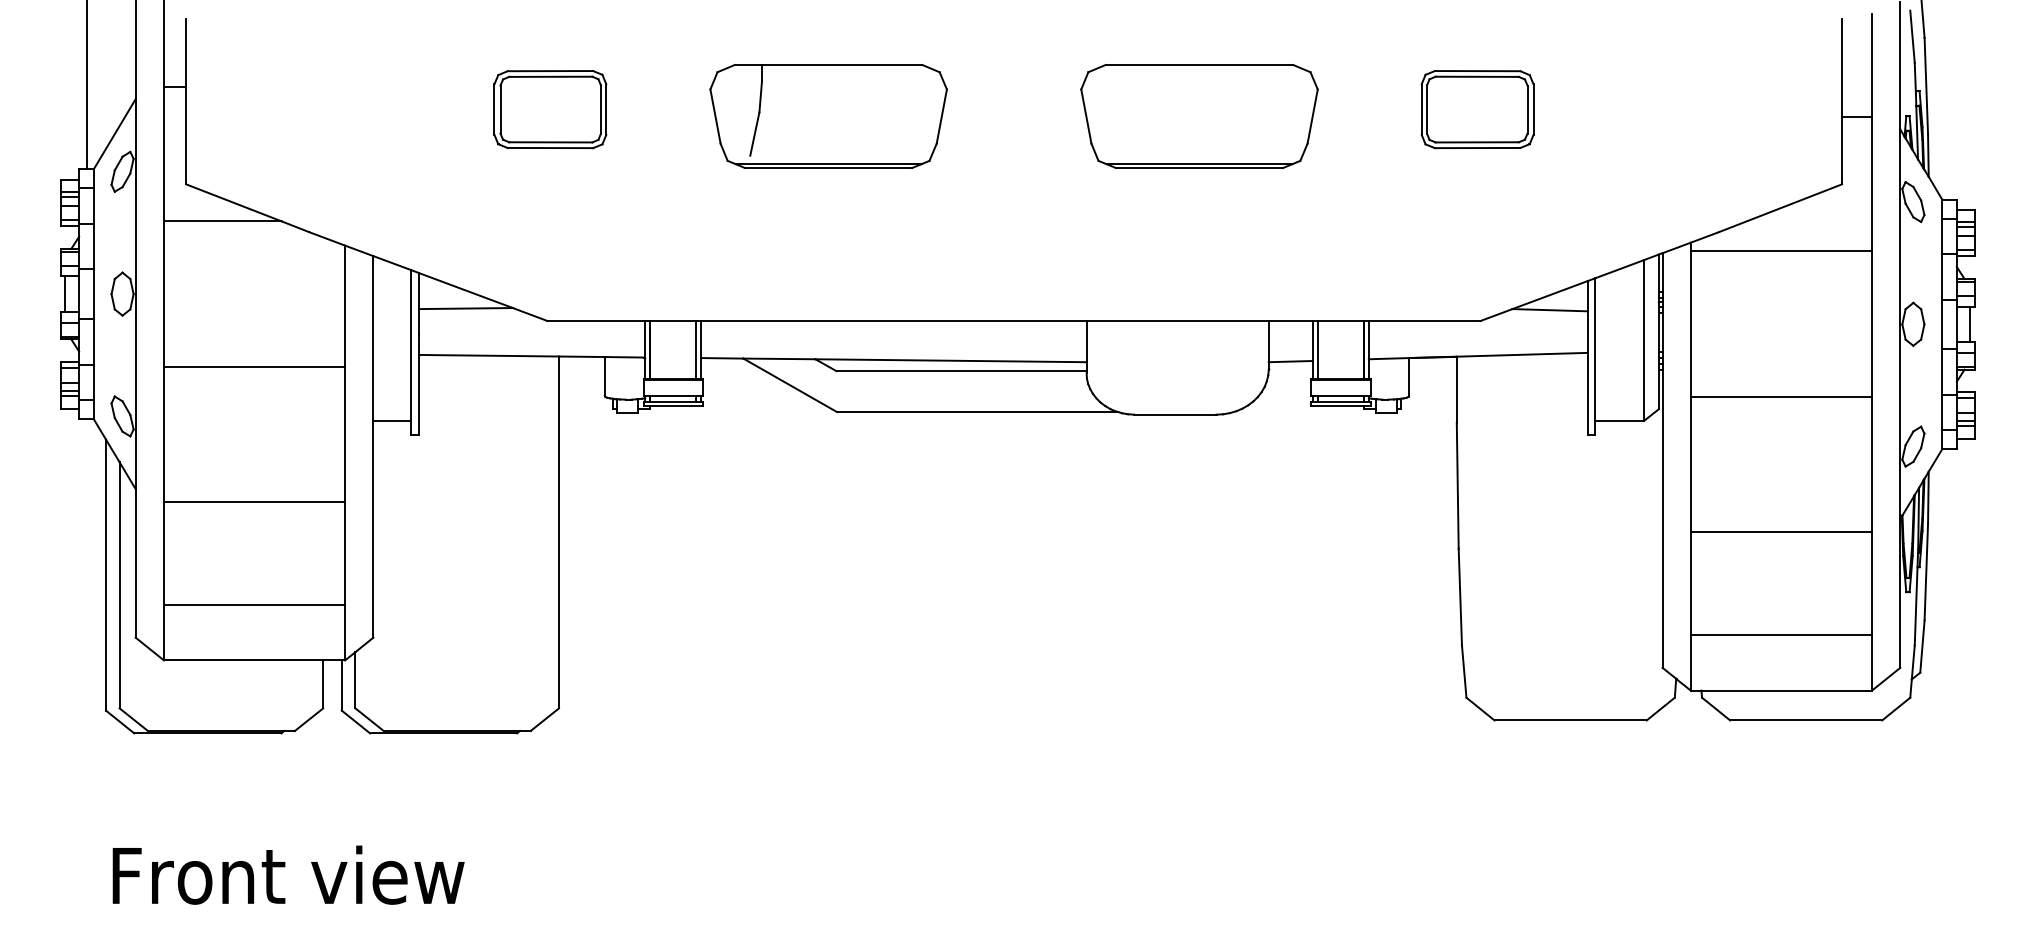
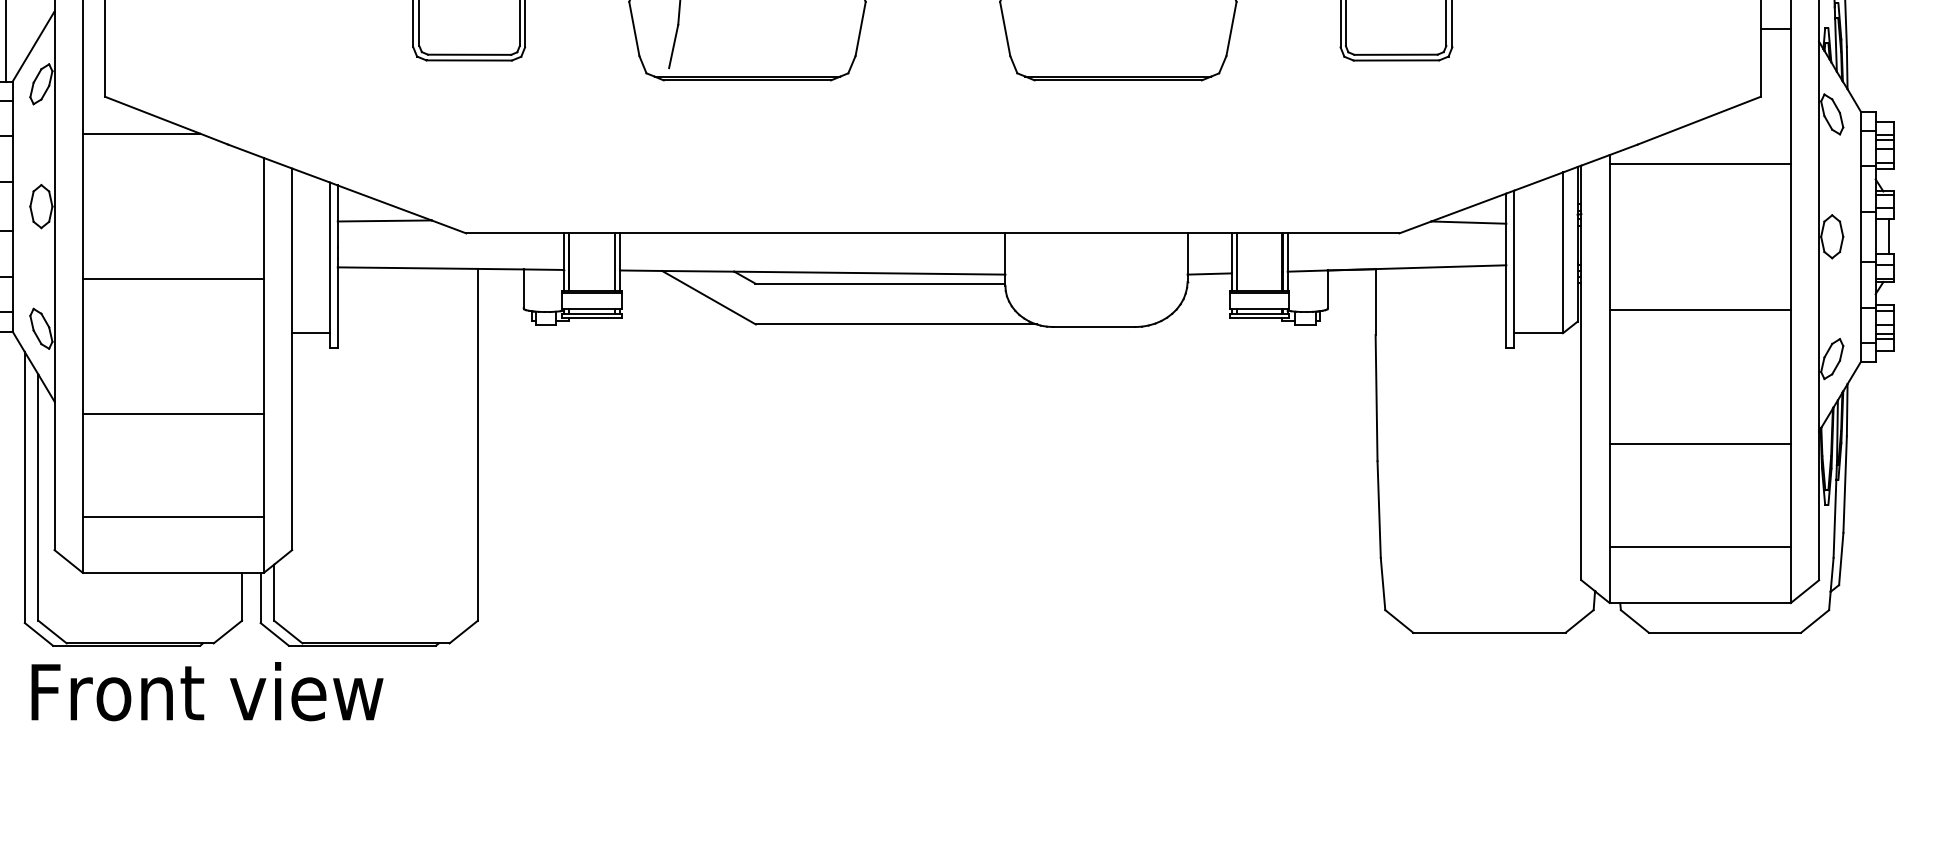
text: (288, 874) -> (207, 690), moved

